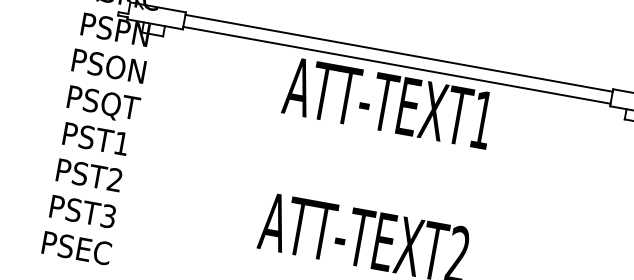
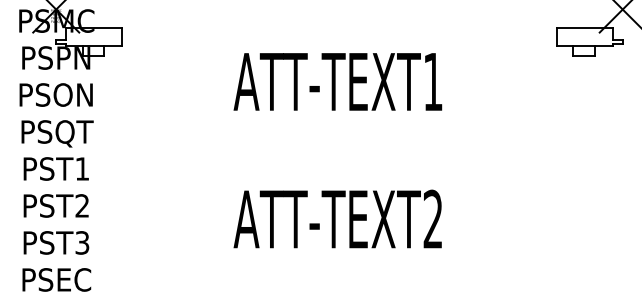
line: (399, 52) -> (339, 30), removed
line: (396, 65) -> (339, 43), removed

